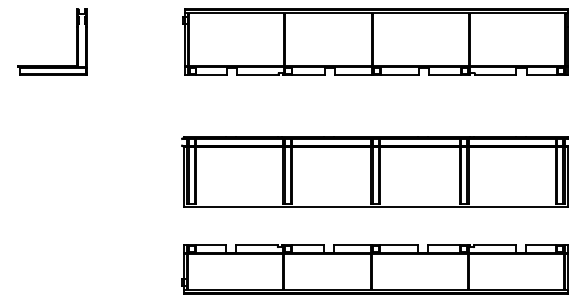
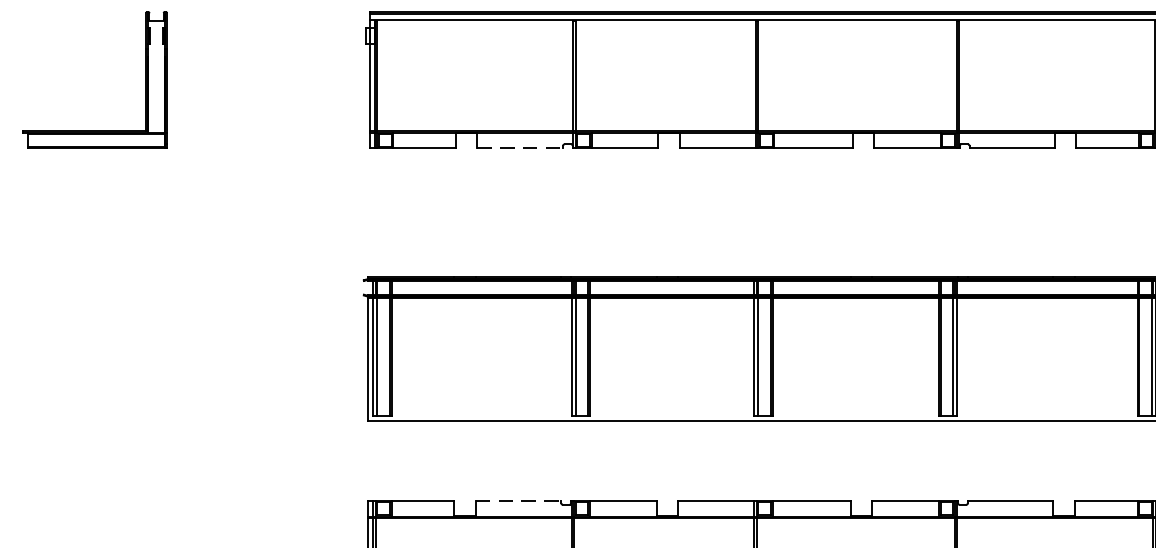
line: (257, 74) -> (519, 147), solid -> dashed
line: (257, 245) -> (519, 501), solid -> dashed

